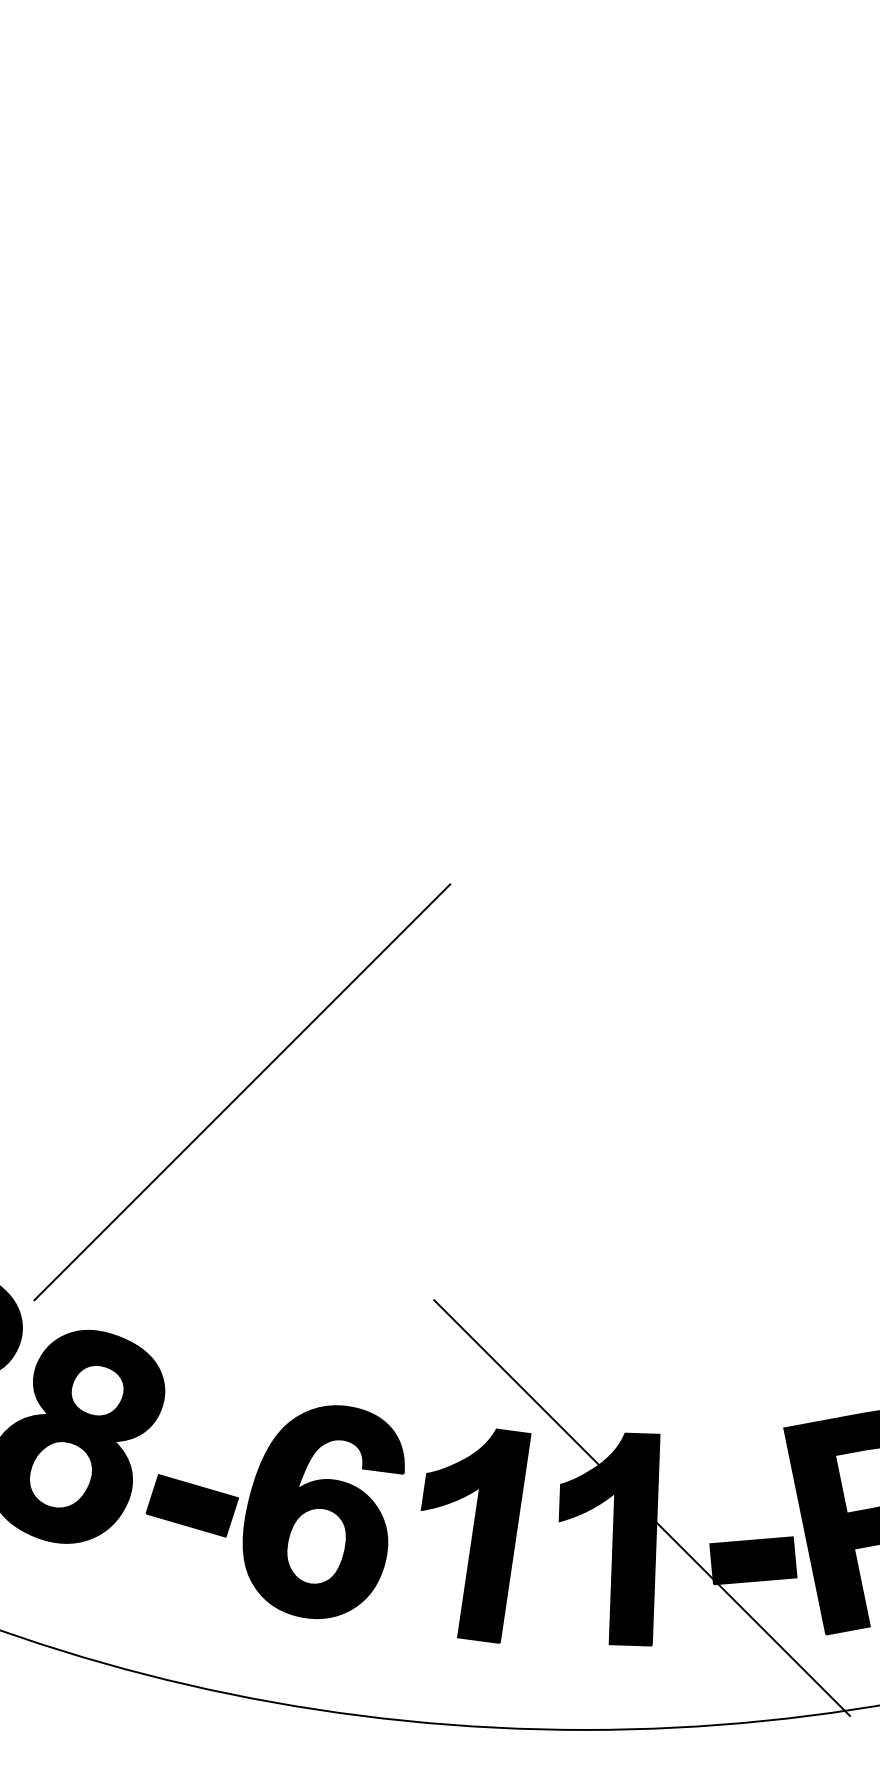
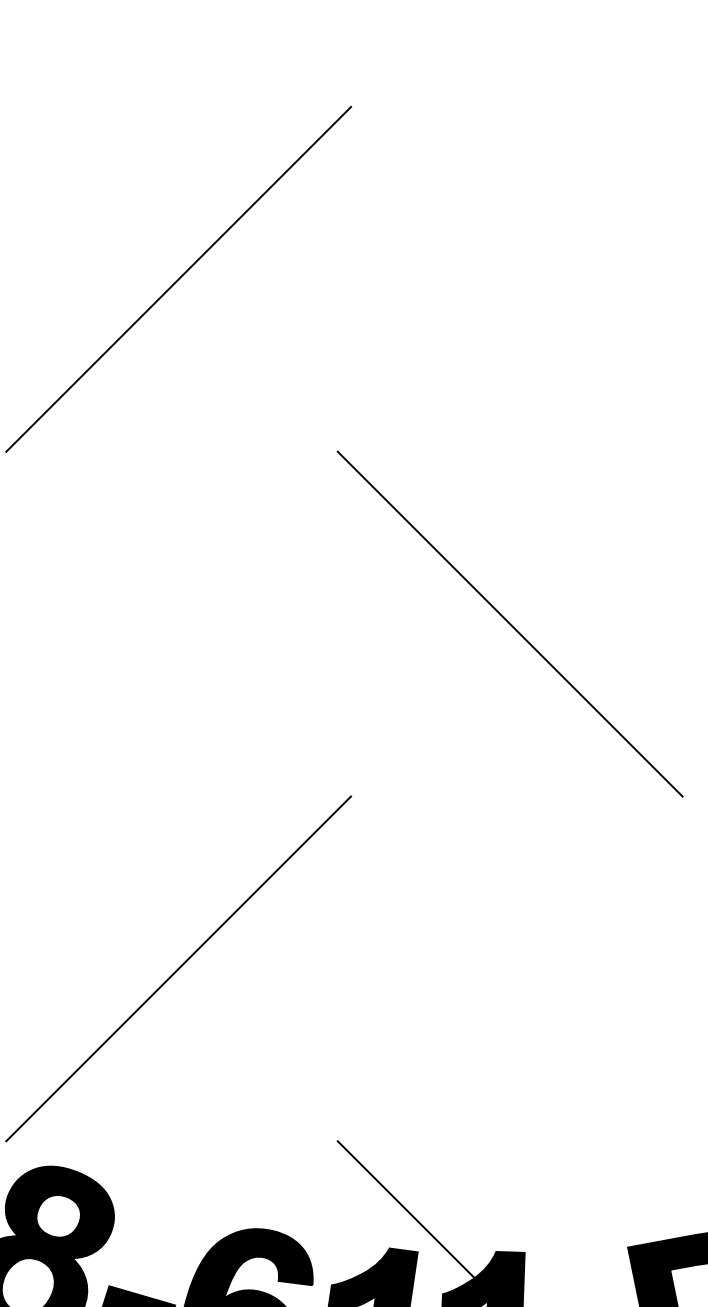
line: (242, 260) -> (178, 279), added
line: (641, 676) -> (509, 624), added

